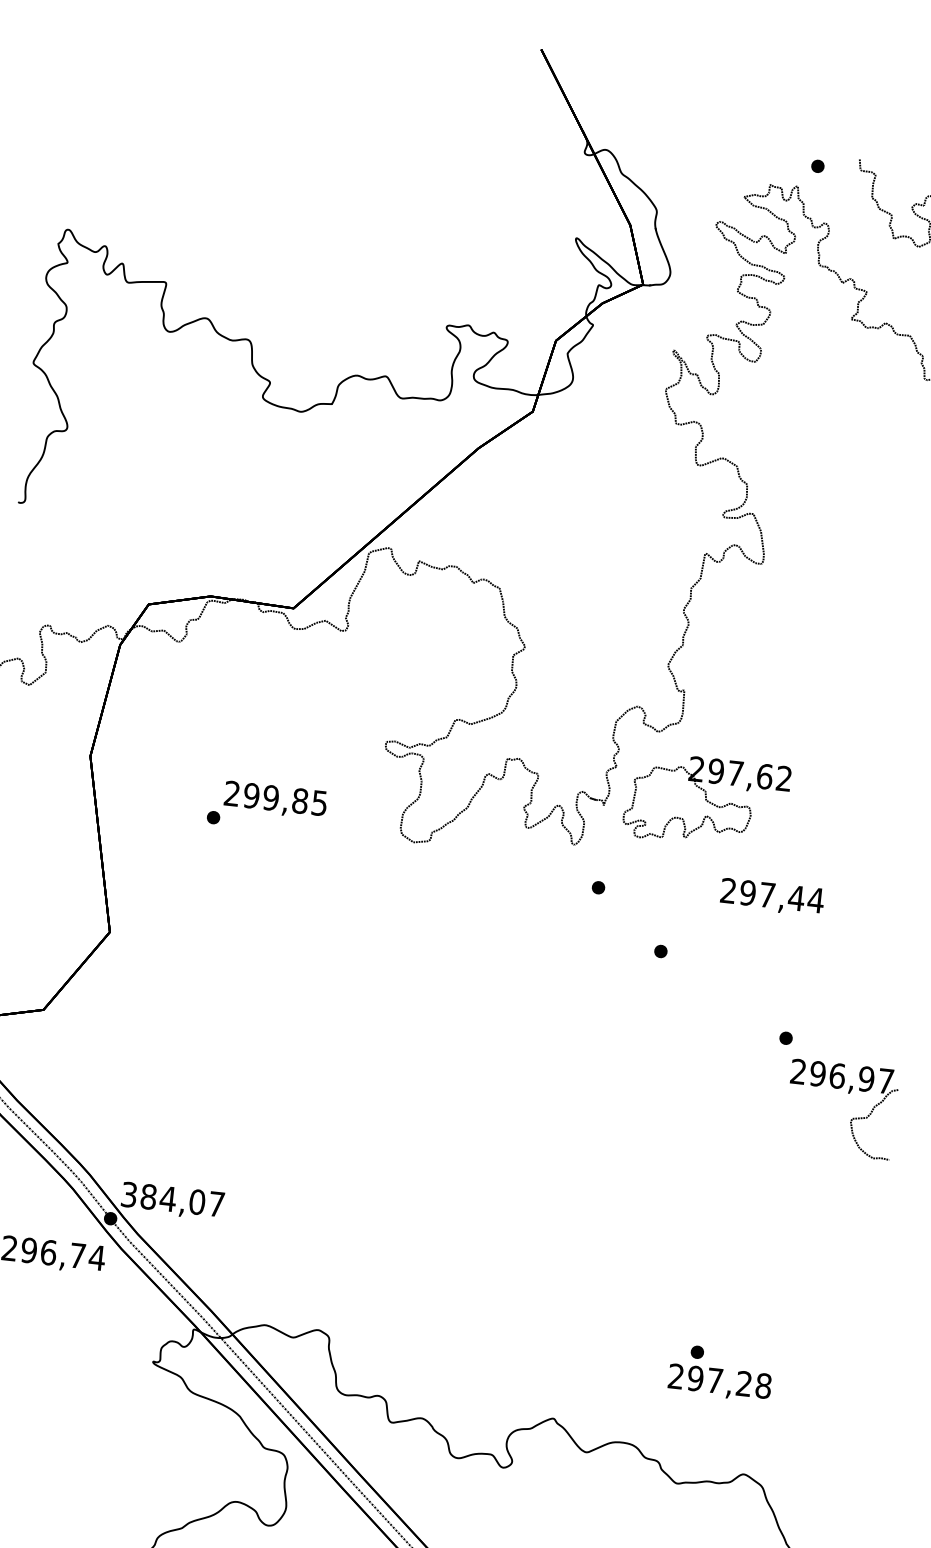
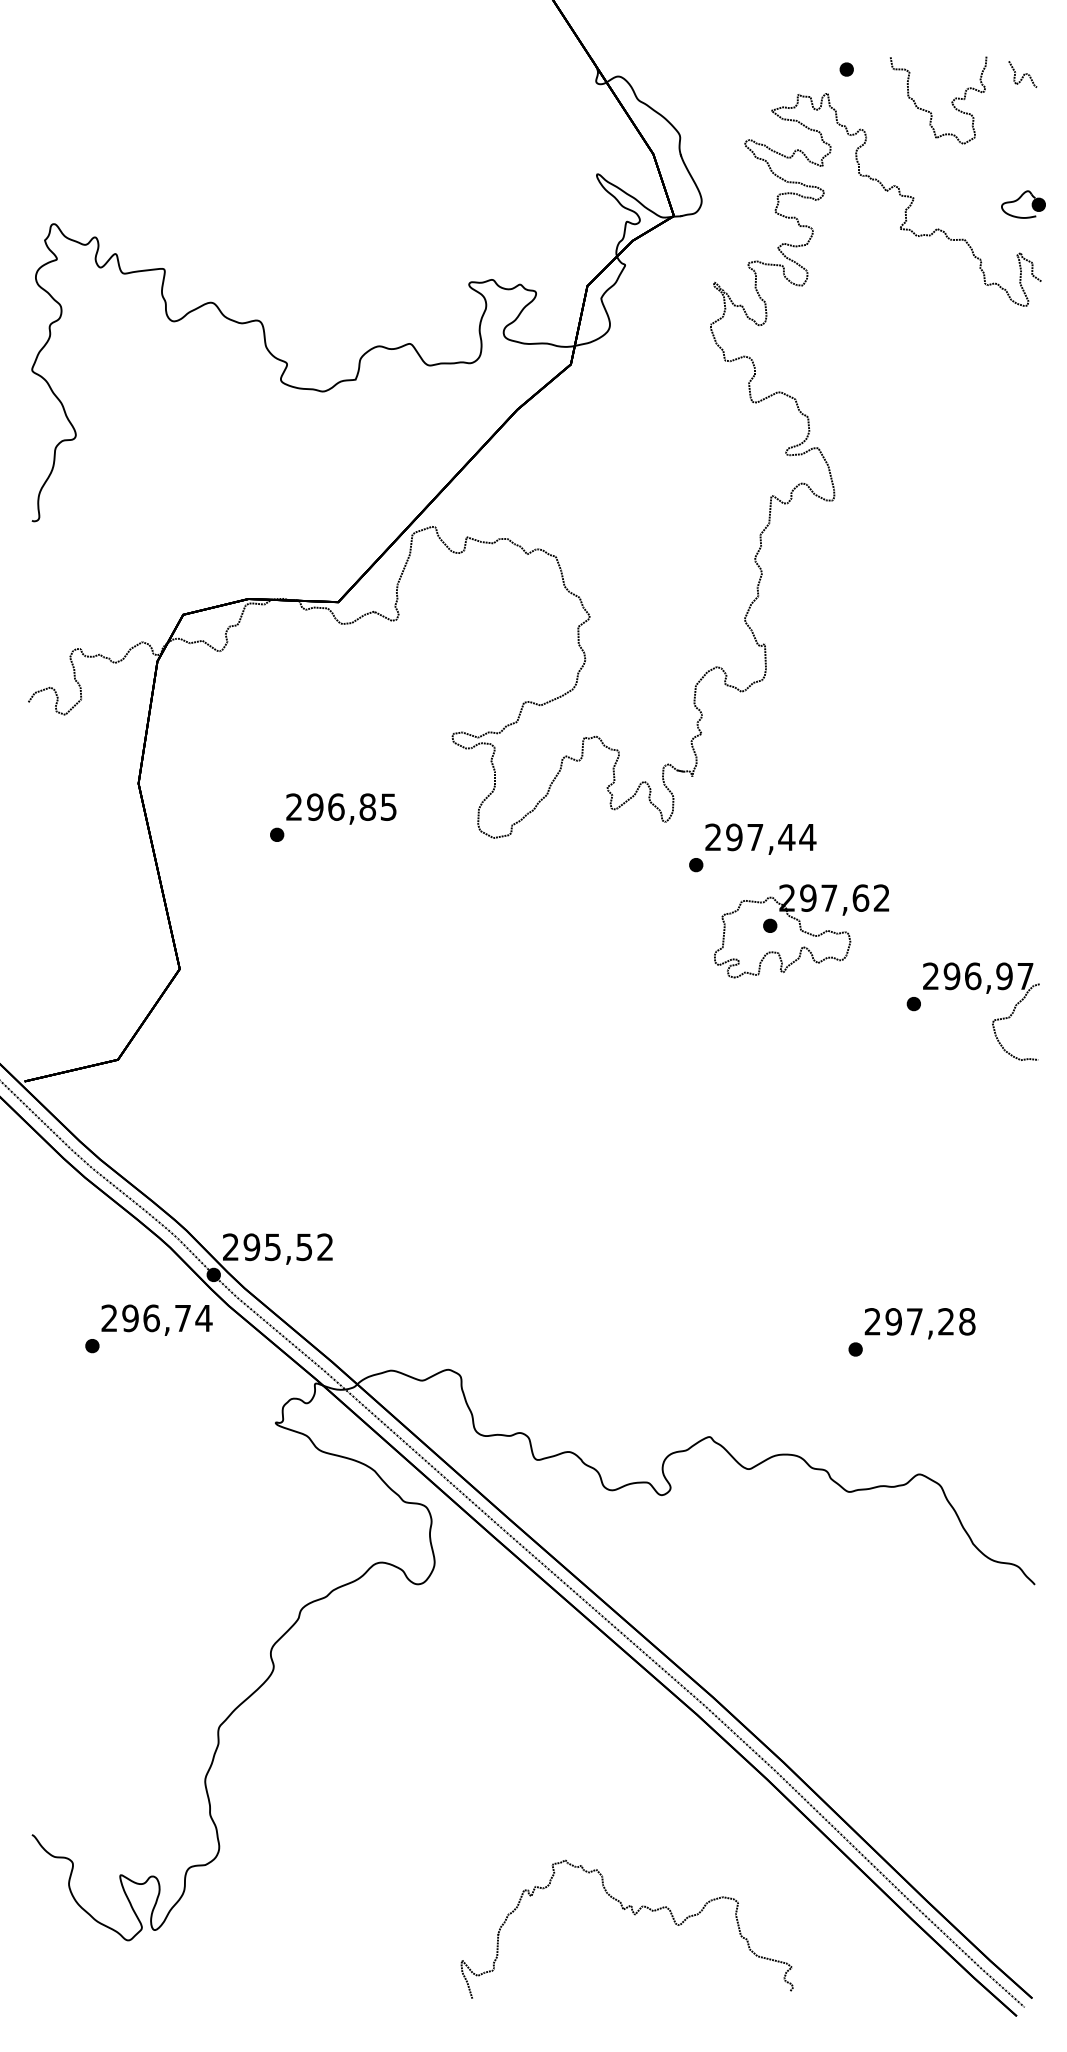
text: (271, 797) -> (336, 806), 299,85 -> 296,85
part: (706, 801) -> (801, 931), moved
text: (772, 896) -> (760, 838), moved
part: (850, 1119) -> (992, 1021), moved
text: (173, 1199) -> (278, 1247), 384,07 -> 295,52
text: (719, 1382) -> (919, 1323), moved

